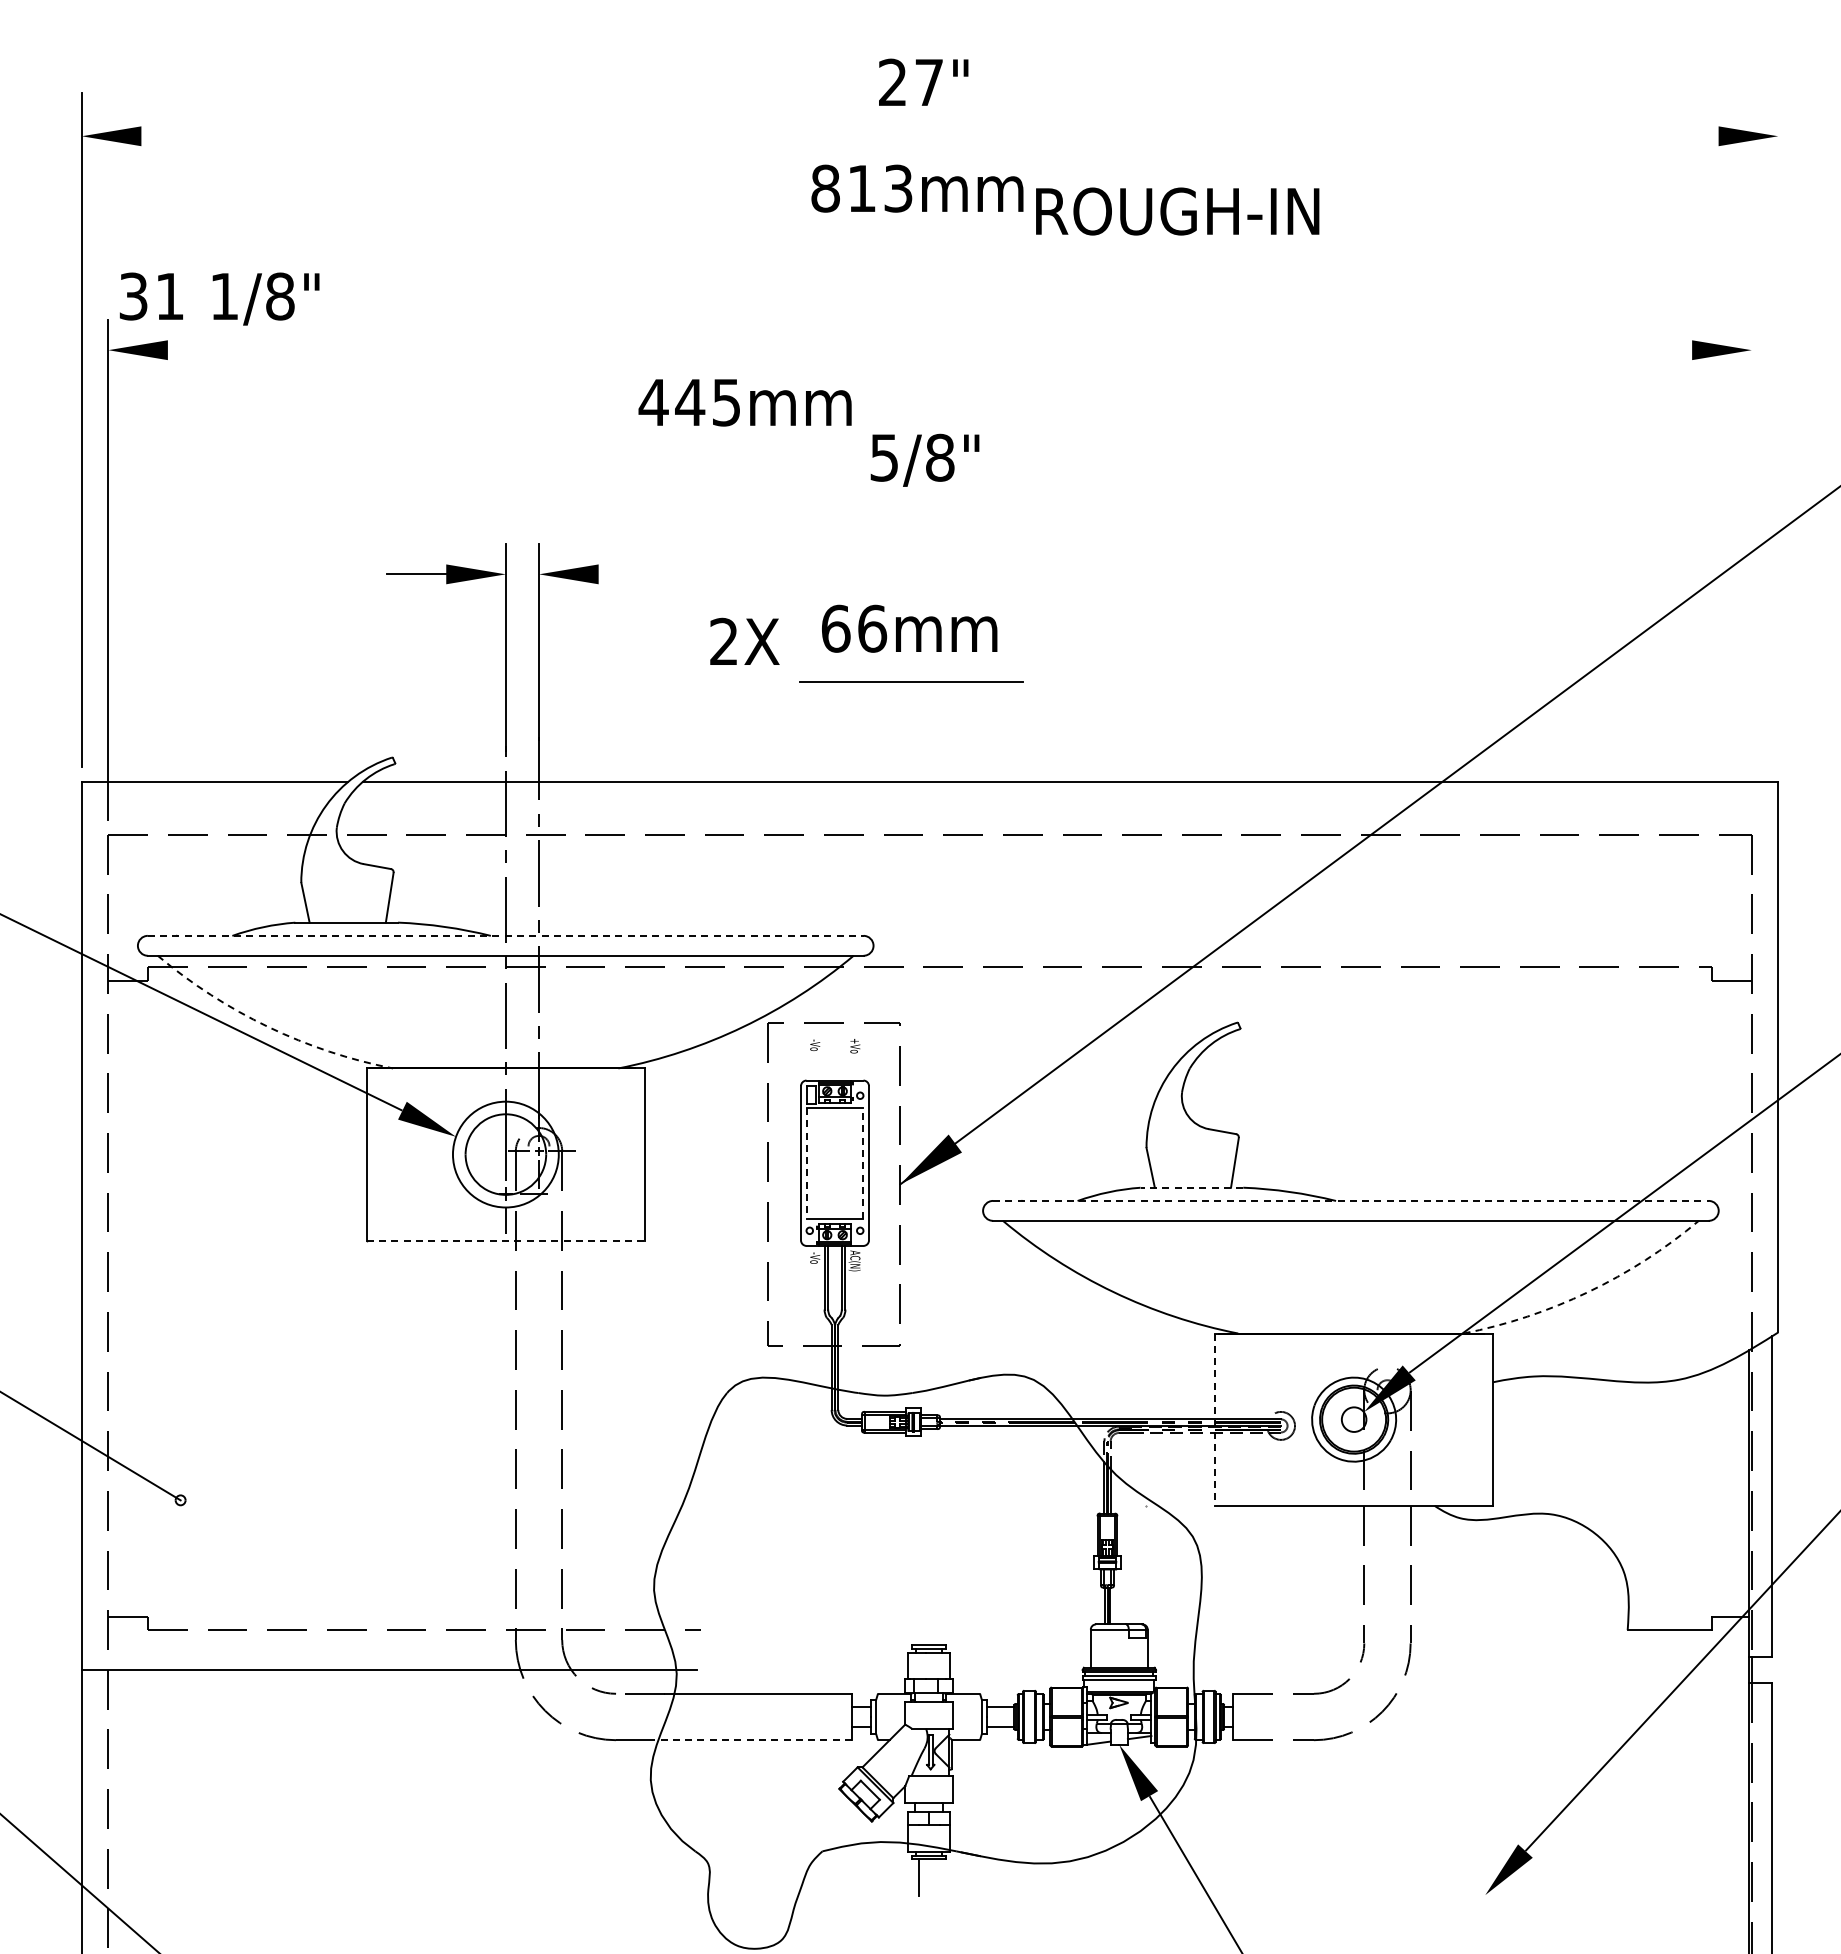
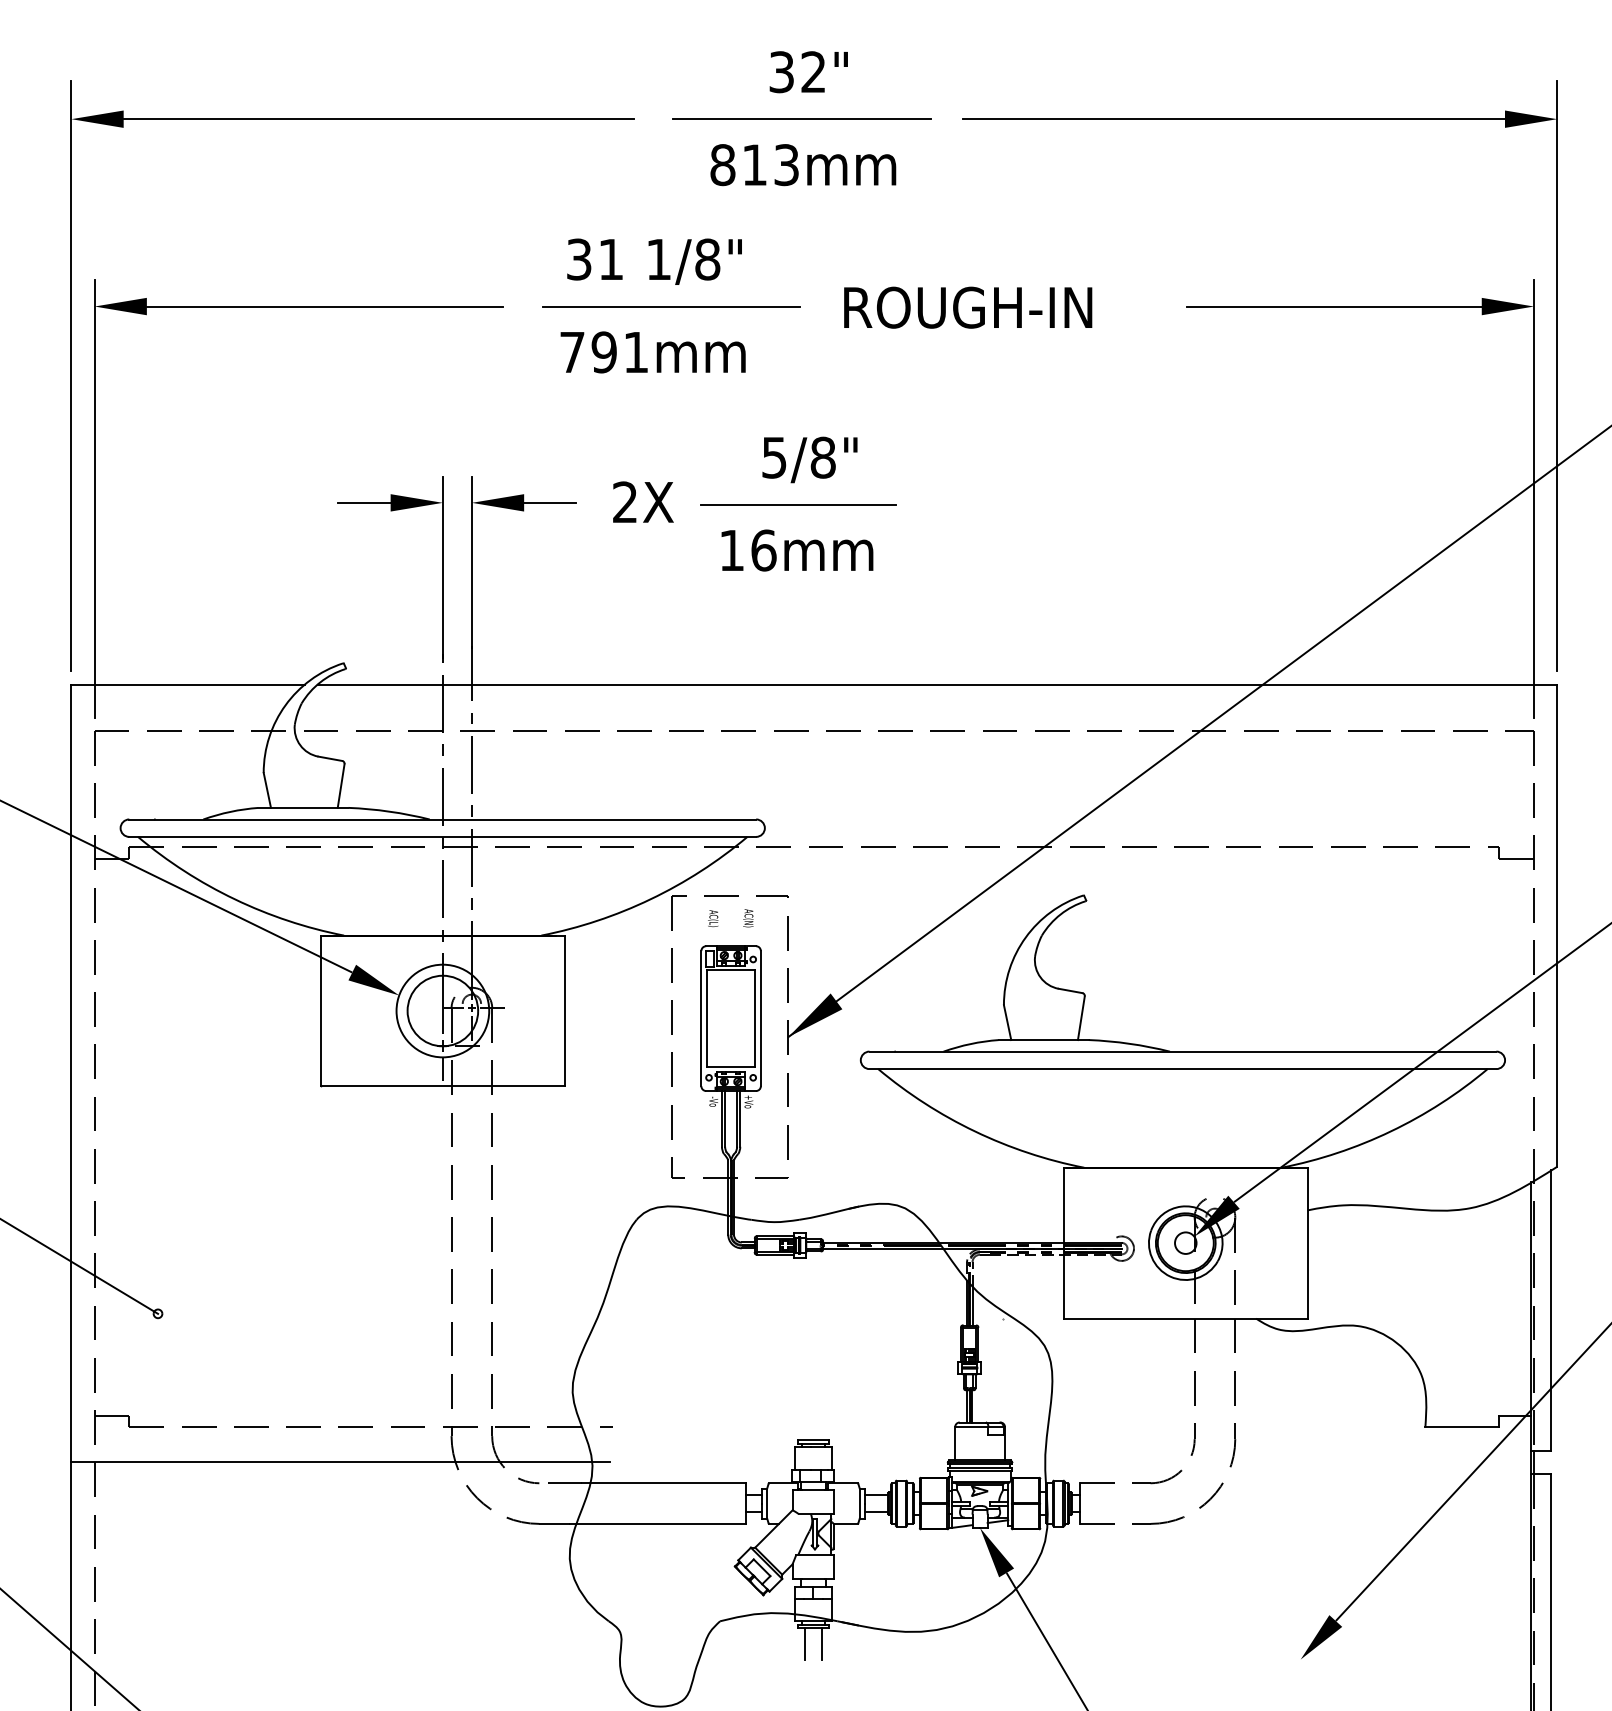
text: (910, 82) -> (797, 72), 27" -> 32"
line: (432, 136) -> (378, 119), added
line: (916, 136) -> (802, 119), added
line: (1409, 136) -> (1234, 119), added
text: (1177, 211) -> (968, 307), moved
text: (219, 298) -> (654, 261), moved
line: (370, 350) -> (324, 306), added
line: (767, 350) -> (672, 306), added
line: (1523, 350) -> (1334, 306), added
text: (688, 402) -> (602, 352), 445mm -> 791mm
line: (1778, 429) -> (1557, 375), added
text: (924, 459) -> (809, 459), moved
line: (1751, 569) -> (1533, 498), added
line: (628, 574) -> (550, 502), added
text: (836, 628) -> (732, 550), 66mm -> 16mm
text: (744, 640) -> (643, 501), moved
line: (911, 681) -> (798, 504), moved
line: (505, 935) -> (442, 819), dashed -> solid
arc: (268, 1027) -> (234, 899), dashed -> solid
text: (814, 1048) -> (713, 918), -Vo -> AC(L)
text: (854, 1048) -> (748, 918), +Vo -> AC(N)
line: (862, 1162) -> (755, 1017), dashed -> solid
line: (807, 1163) -> (707, 1018), dashed -> solid
line: (1191, 1187) -> (1043, 1039), dashed -> solid
line: (1350, 1200) -> (1182, 1051), dashed -> solid
line: (506, 1240) -> (443, 1086), dashed -> solid
text: (854, 1260) -> (748, 1103), AC(N) -> +Vo
arc: (1588, 1292) -> (1391, 1131), dashed -> solid
line: (1214, 1420) -> (1063, 1243), dashed -> solid
line: (751, 1740) -> (657, 1524), dashed -> solid
line: (938, 1877) -> (821, 1644), added

